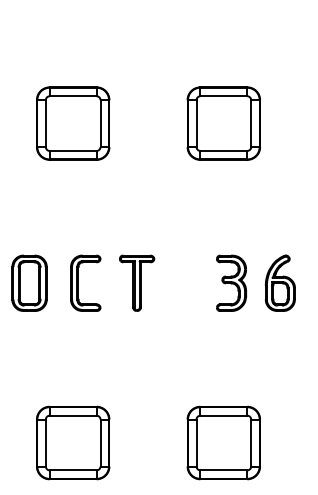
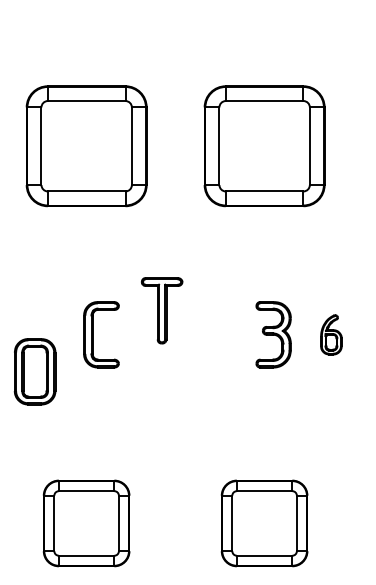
part: (73, 123) -> (86, 145), size x1.4
part: (223, 123) -> (264, 145), size x1.4
part: (29, 283) -> (34, 371), moved
part: (137, 283) -> (162, 310), moved
part: (280, 283) -> (331, 334), size x0.6

